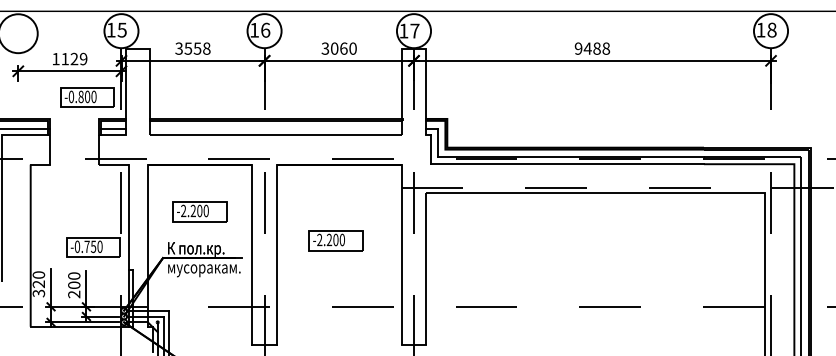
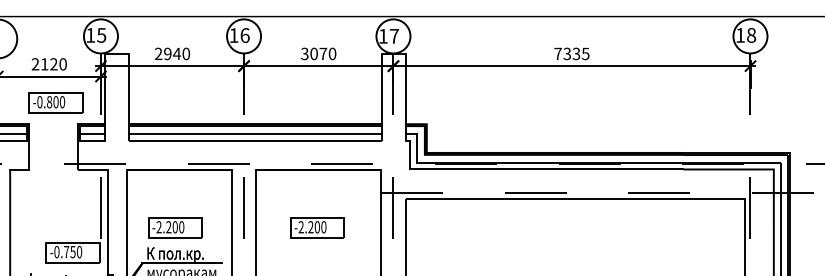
text: (192, 48) -> (171, 53), 3558 -> 2940
text: (343, 48) -> (322, 53), 3060 -> 3070
text: (592, 48) -> (571, 53), 9488 -> 7335
text: (69, 58) -> (48, 63), 1129 -> 2120
part: (87, 97) -> (55, 102), moved
line: (275, 128) -> (254, 133), added
part: (199, 211) -> (174, 227), moved
part: (335, 240) -> (316, 227), moved

